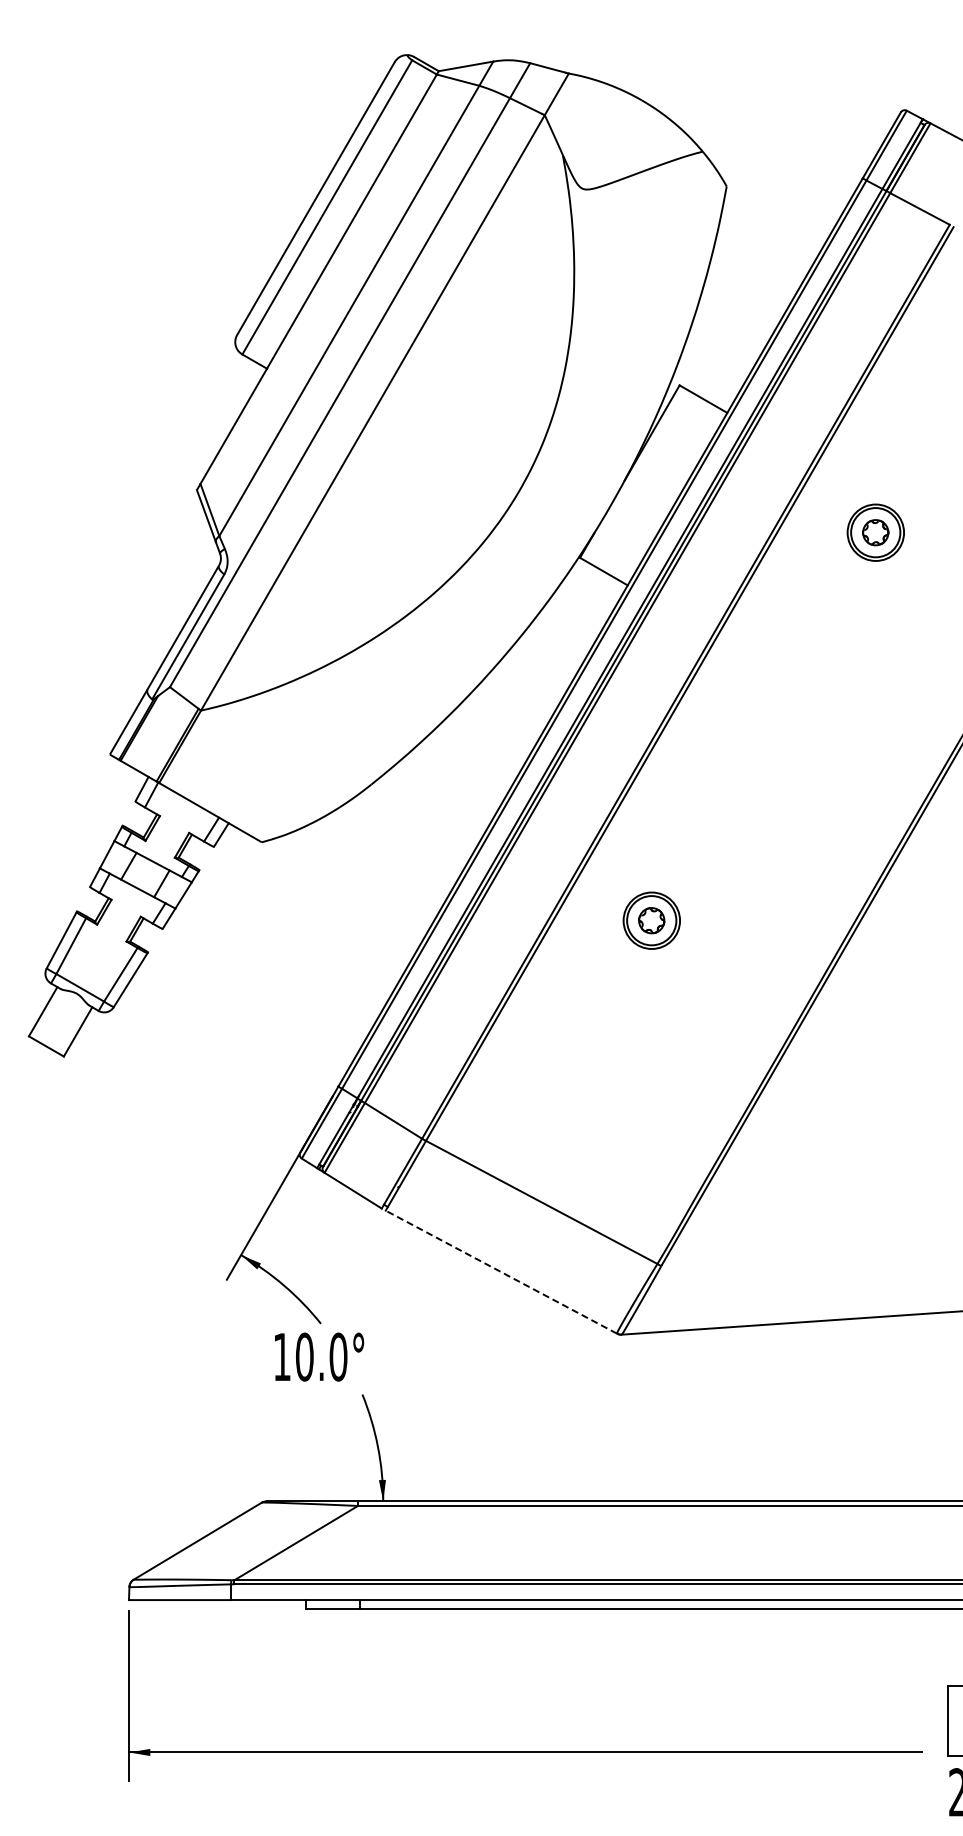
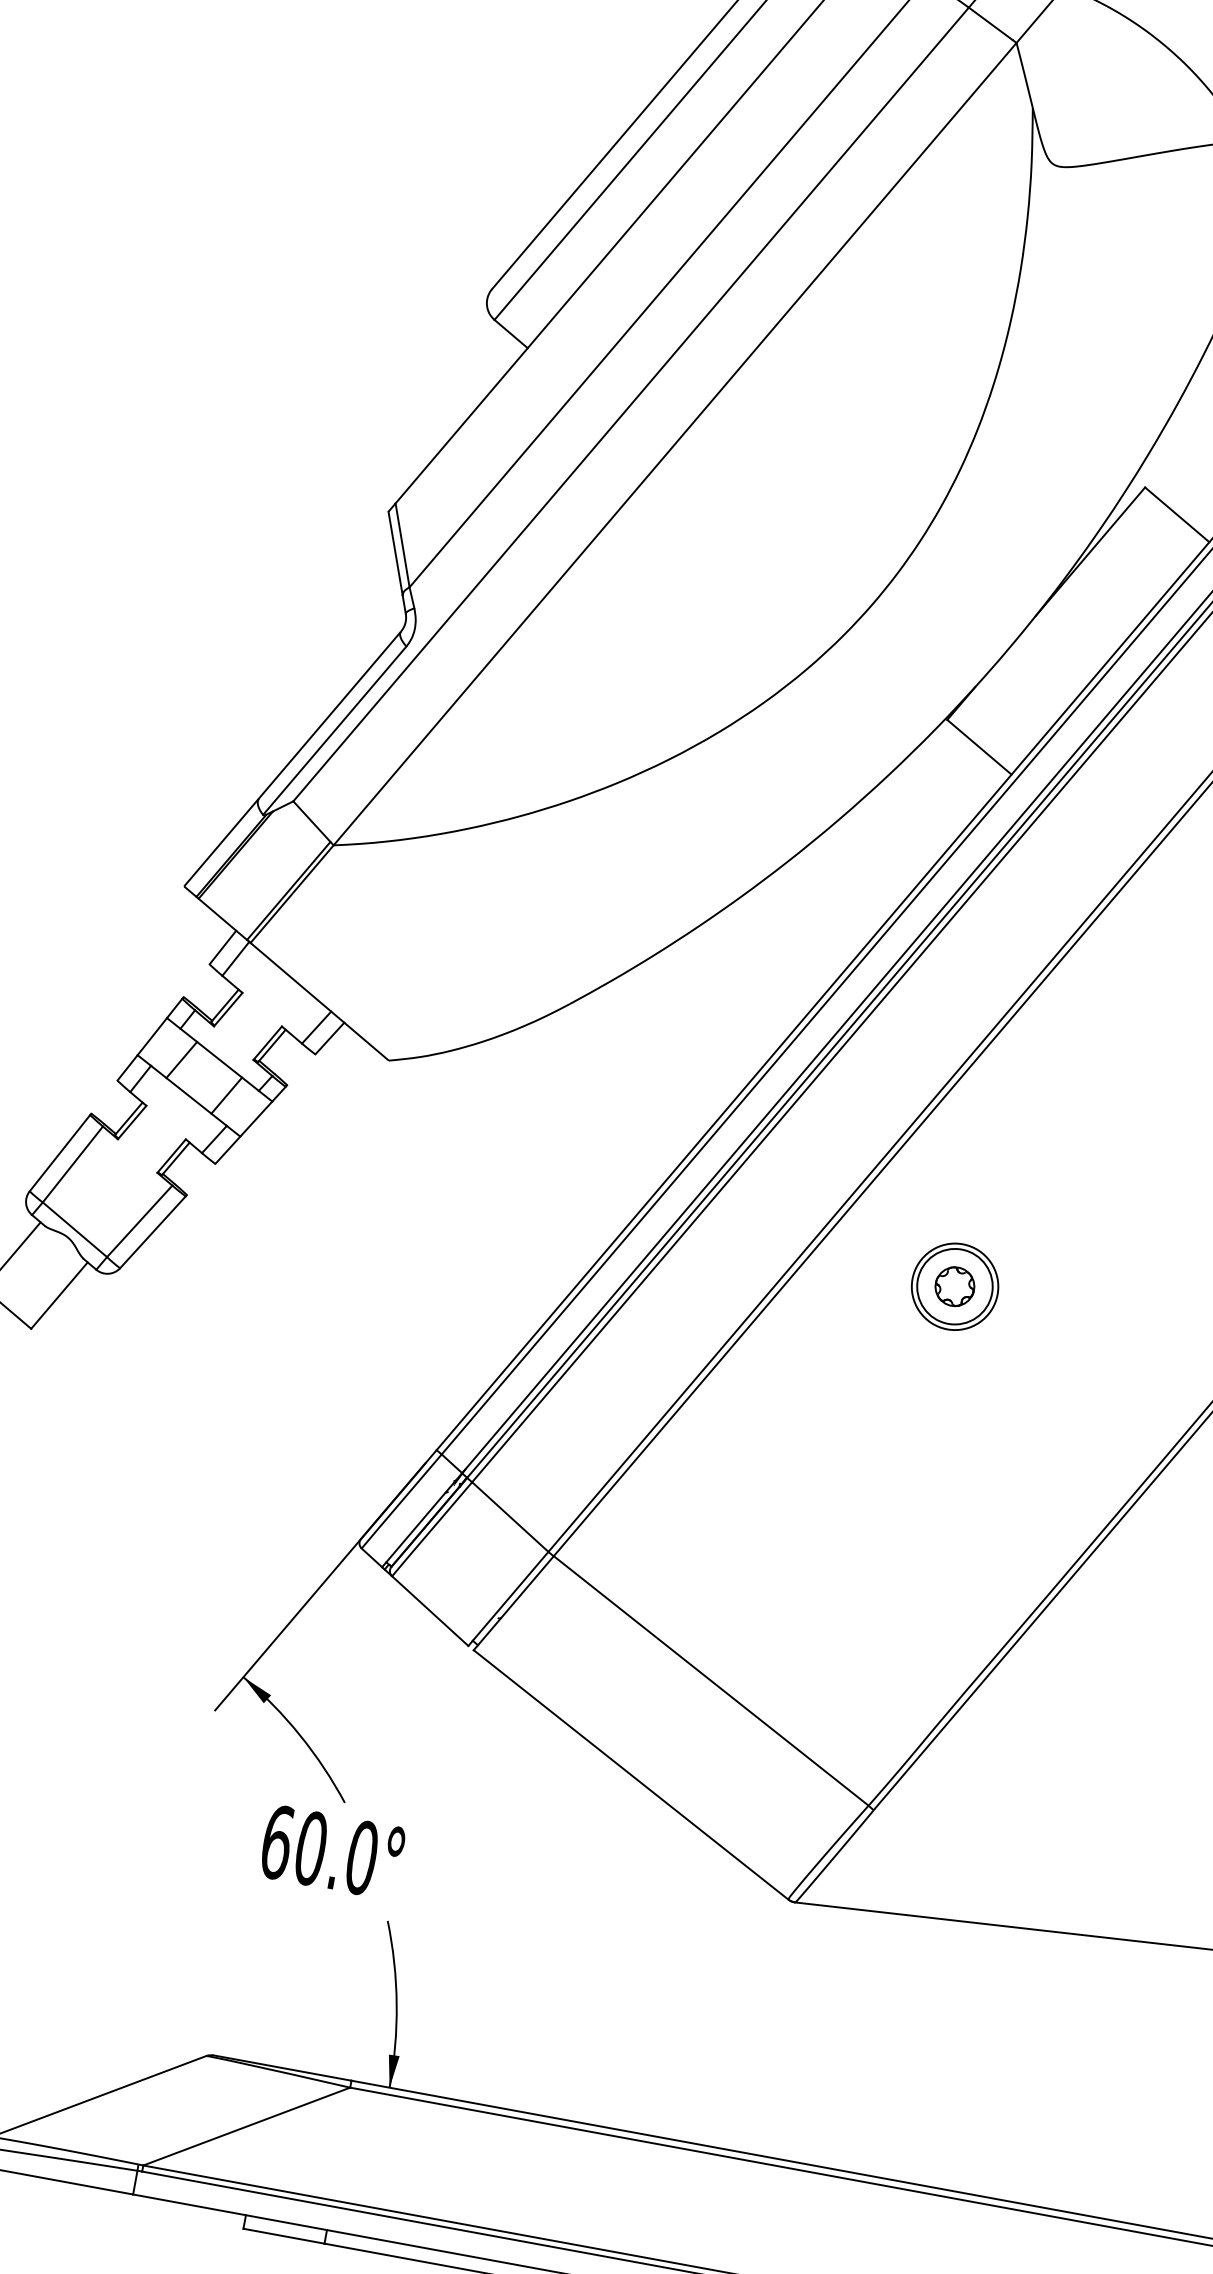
line: (501, 1272) -> (631, 1775), dashed -> solid
text: (282, 1356) -> (277, 1841), 10.0° -> 60.0°

